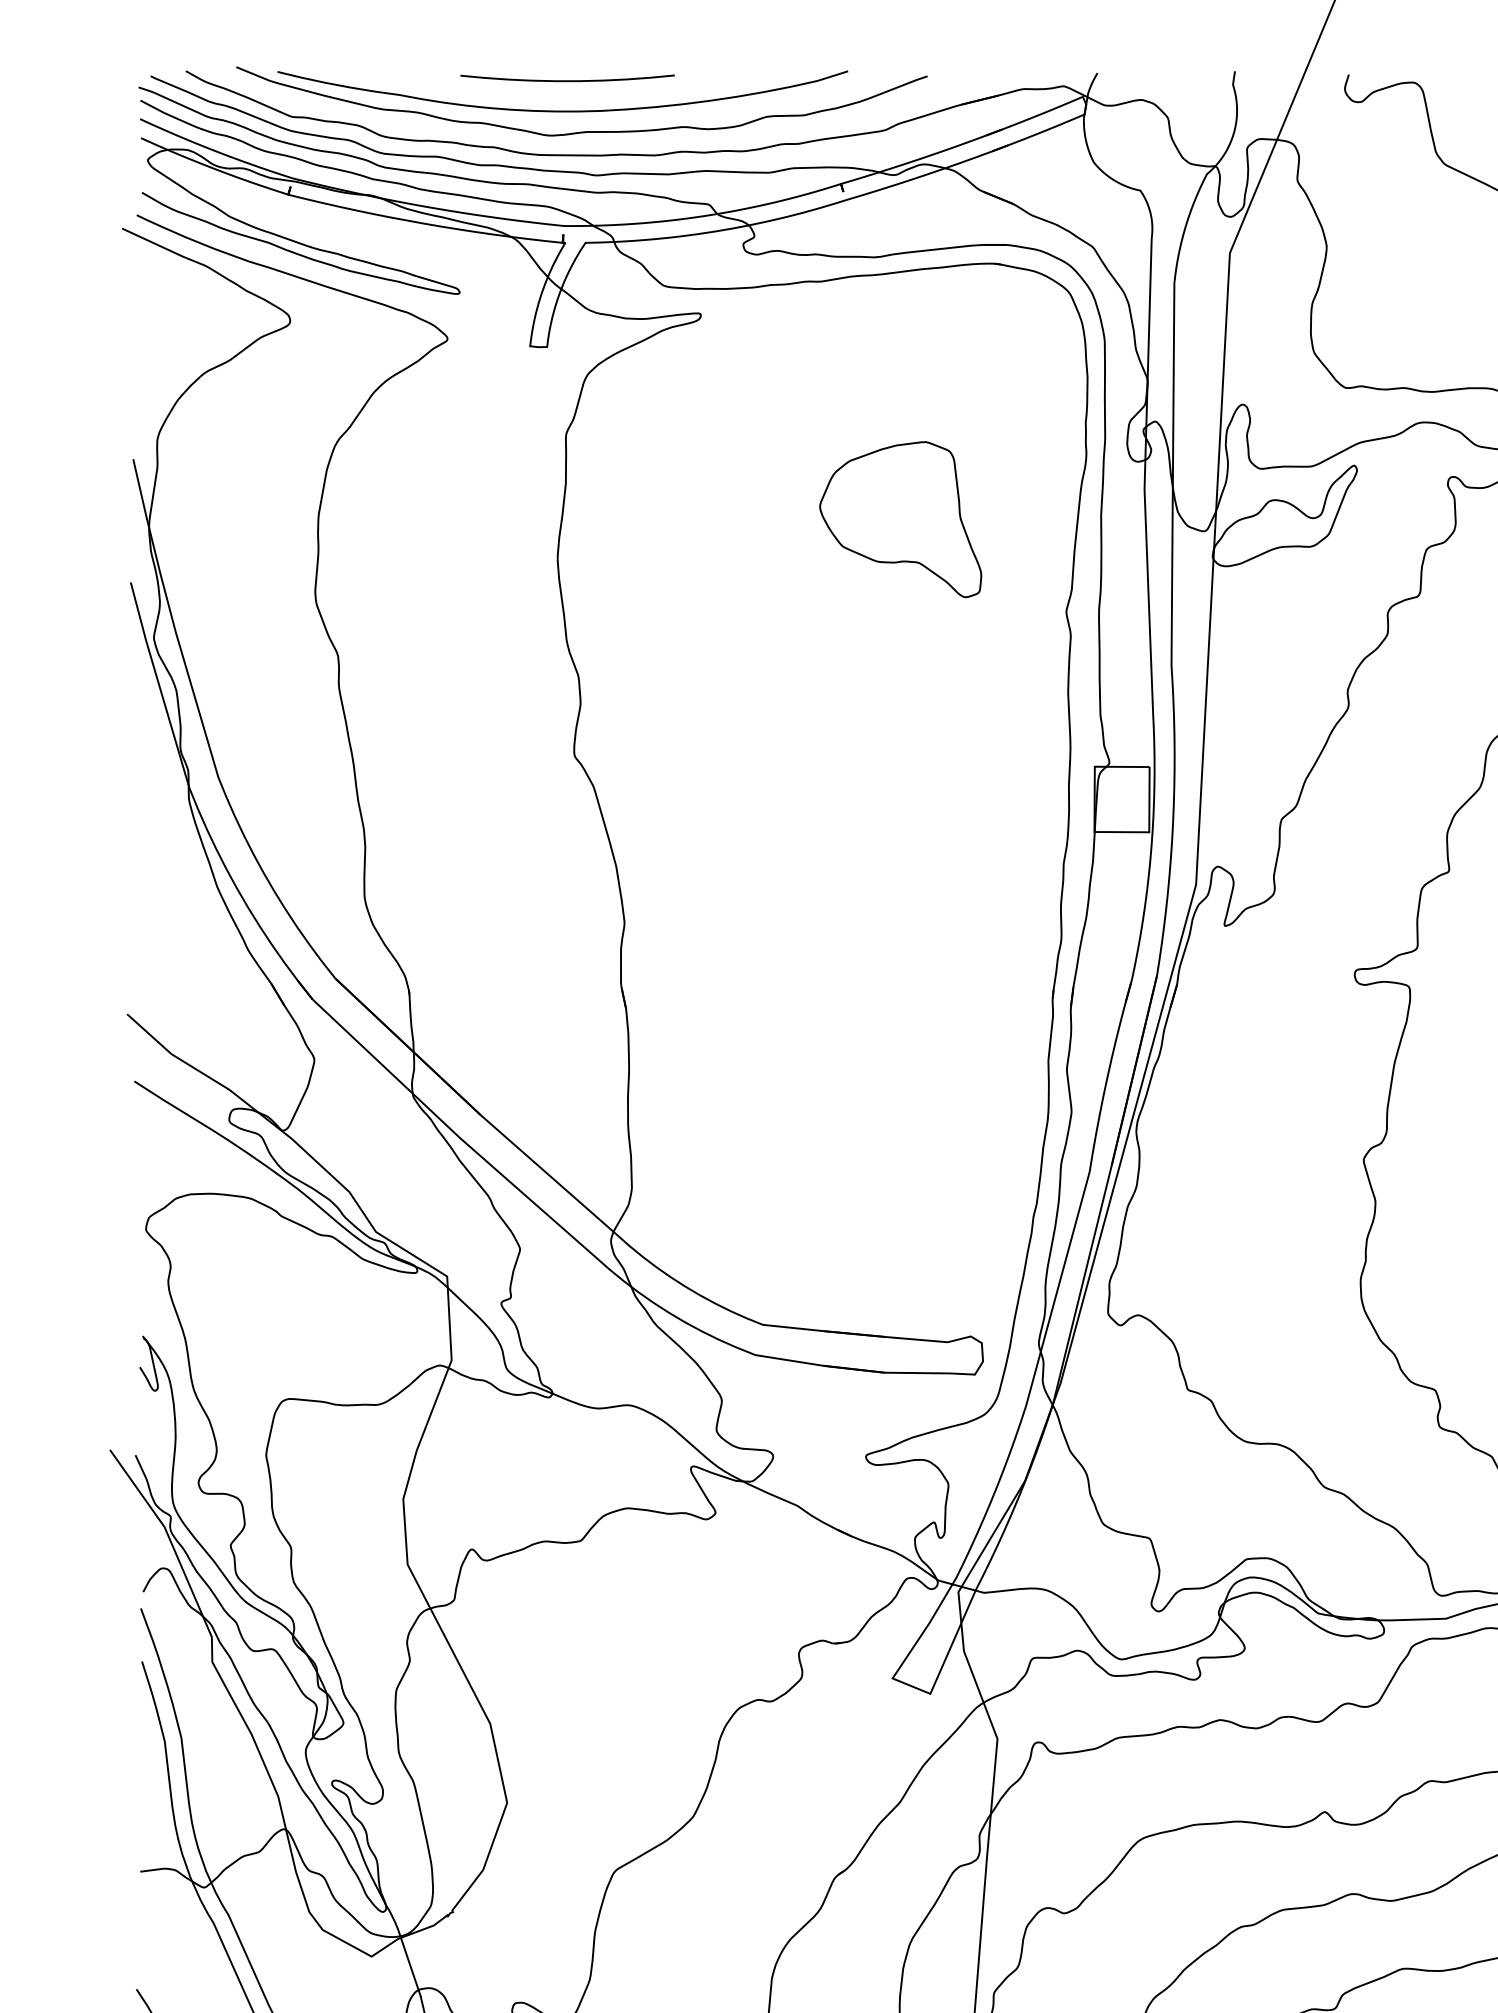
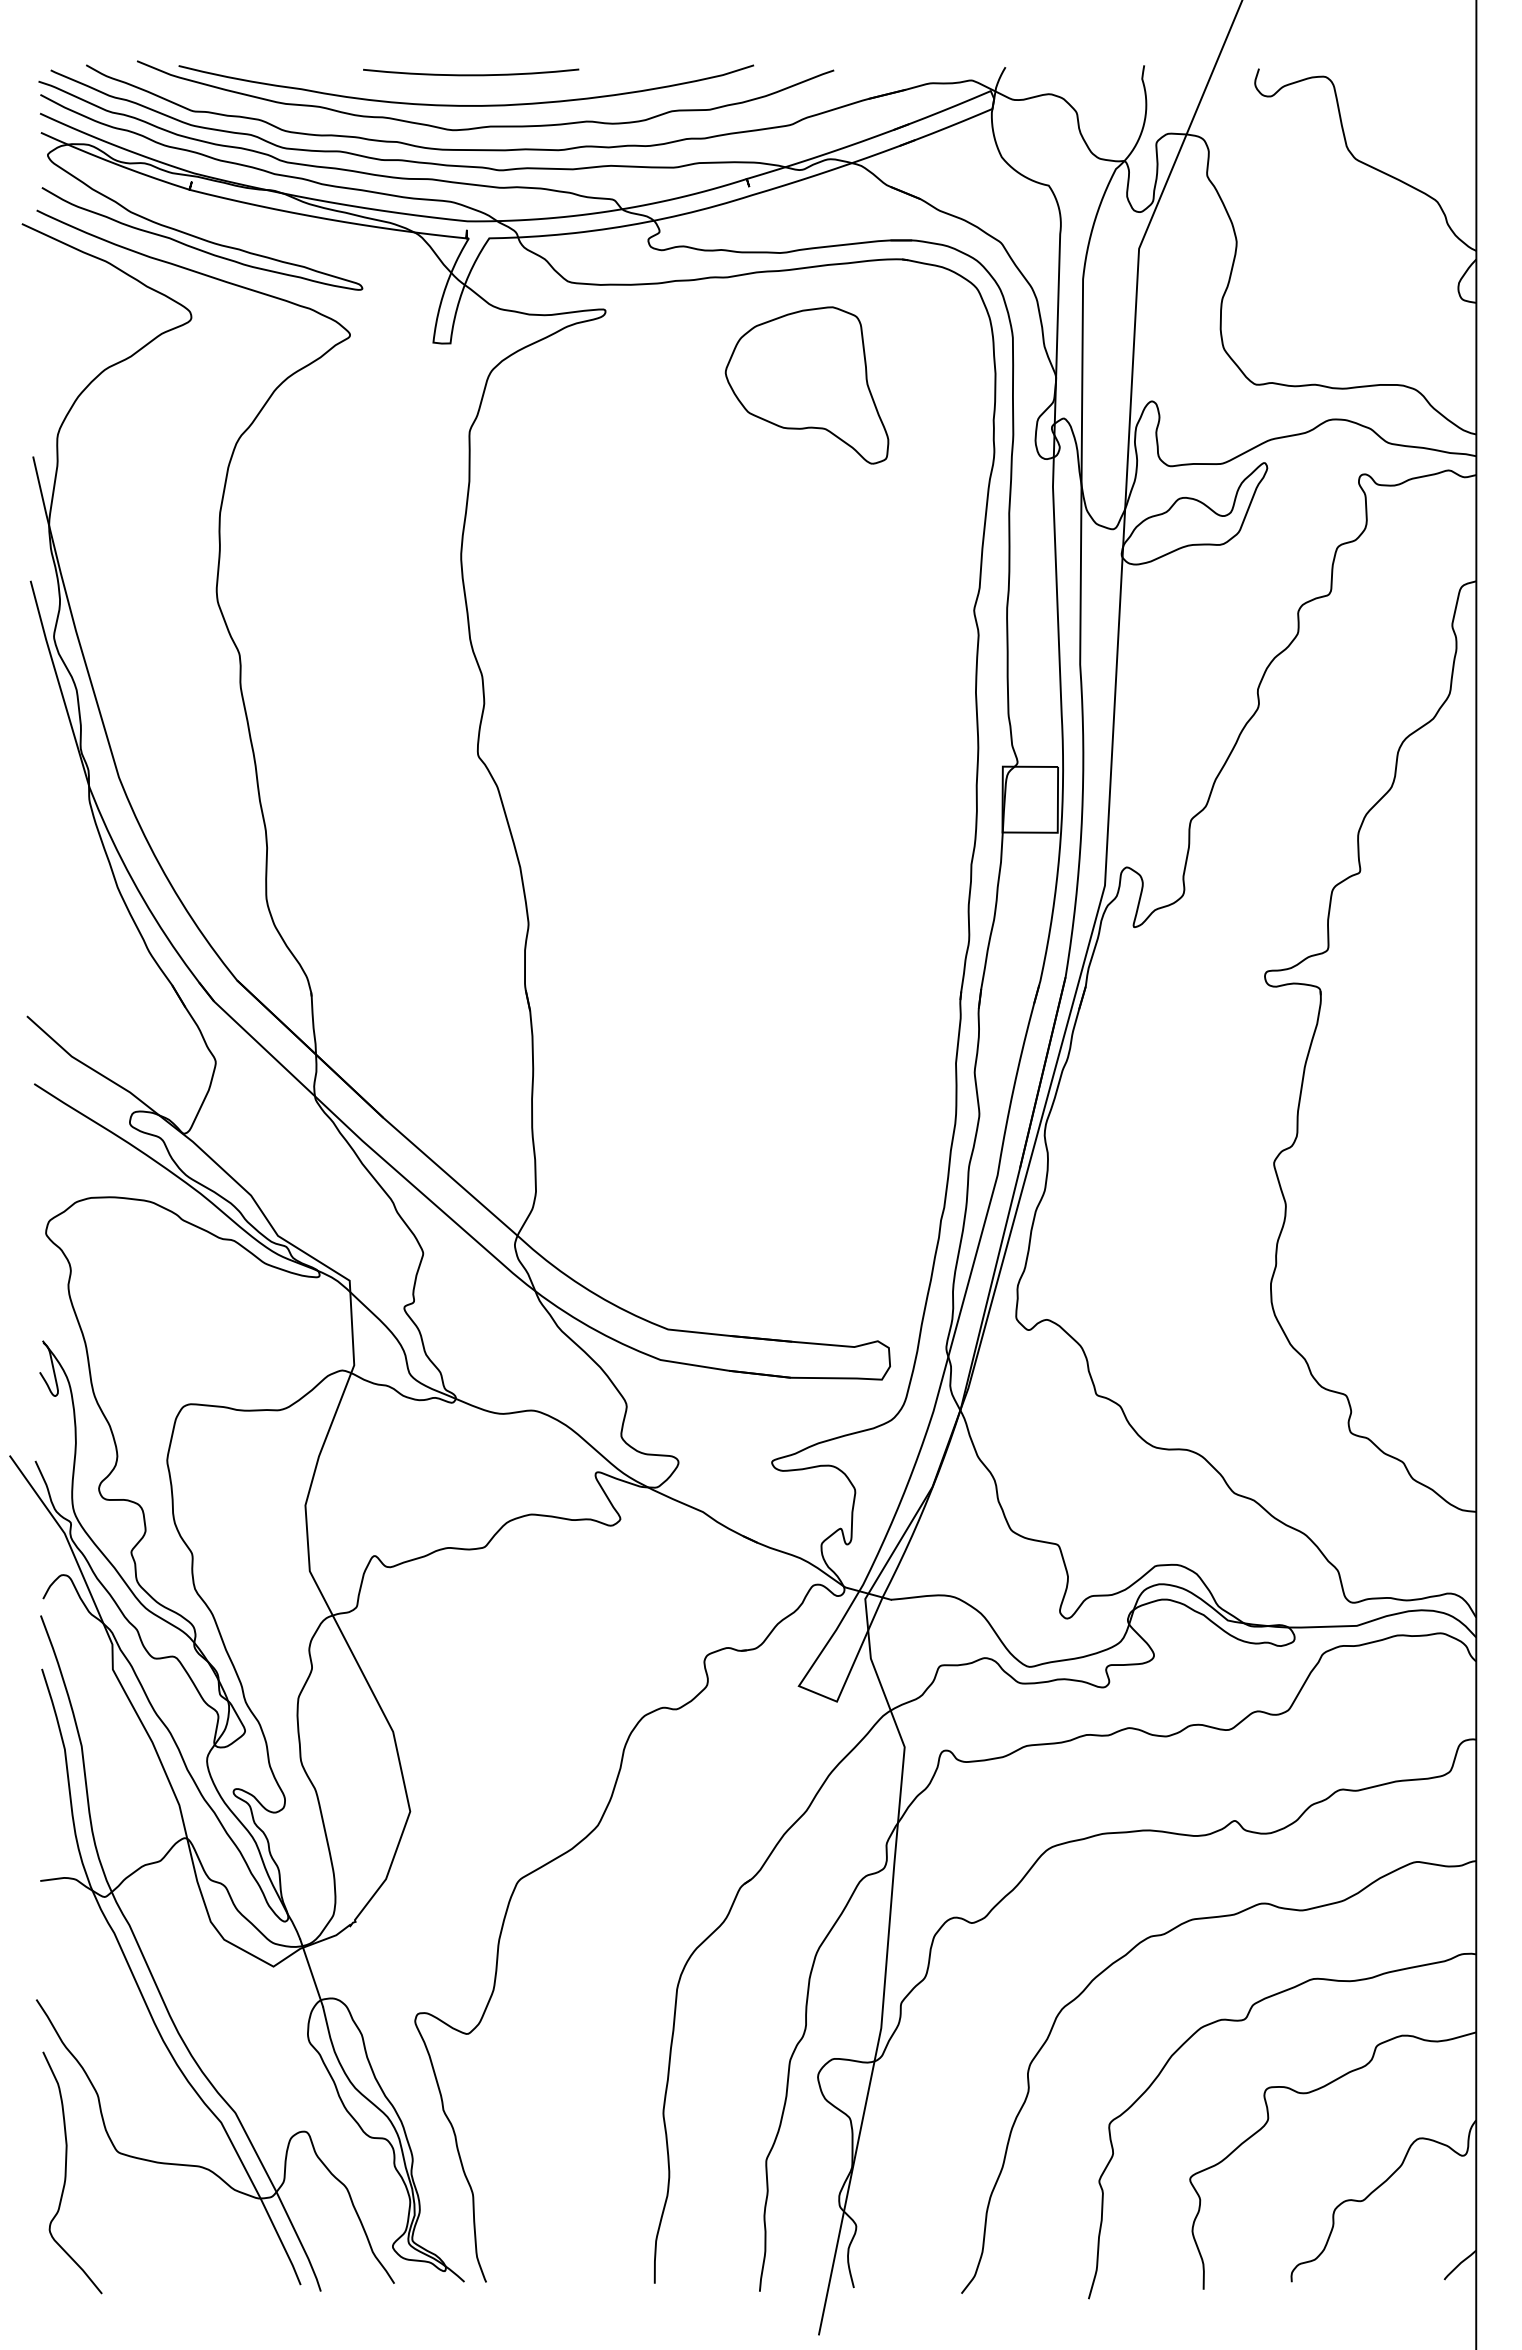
part: (900, 519) -> (806, 385), moved

